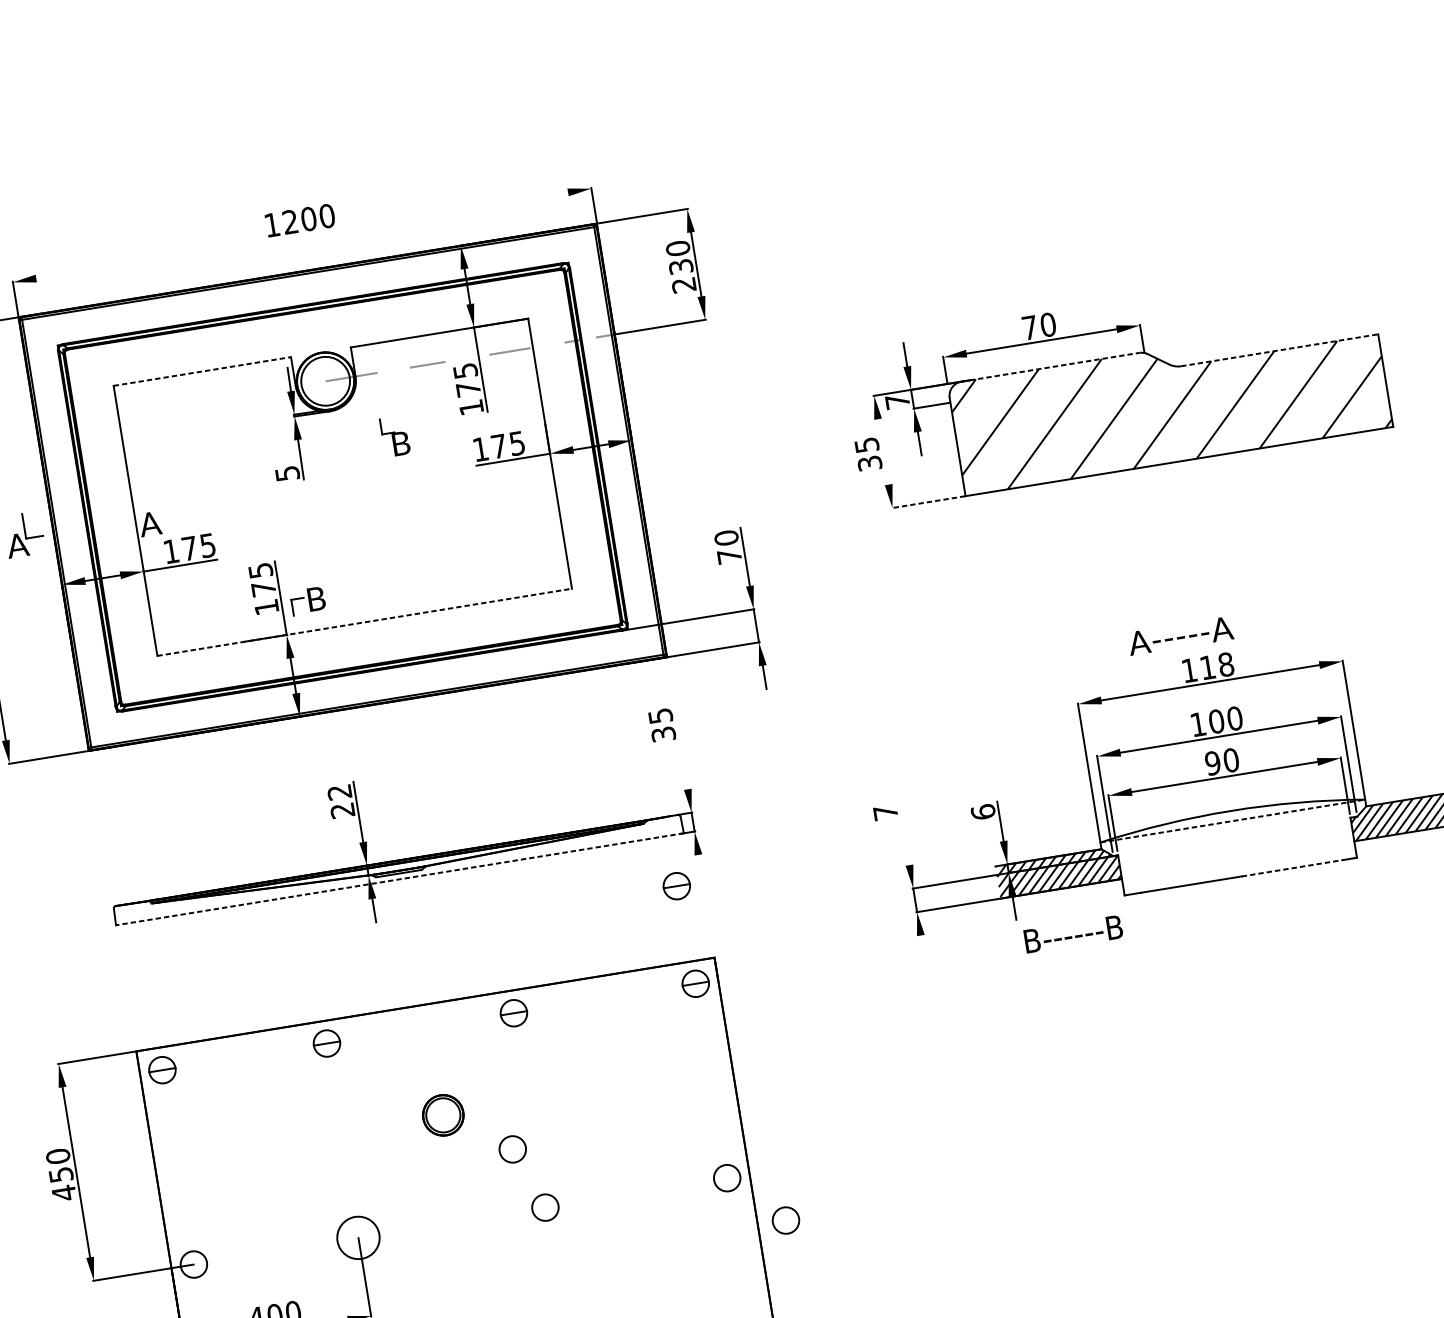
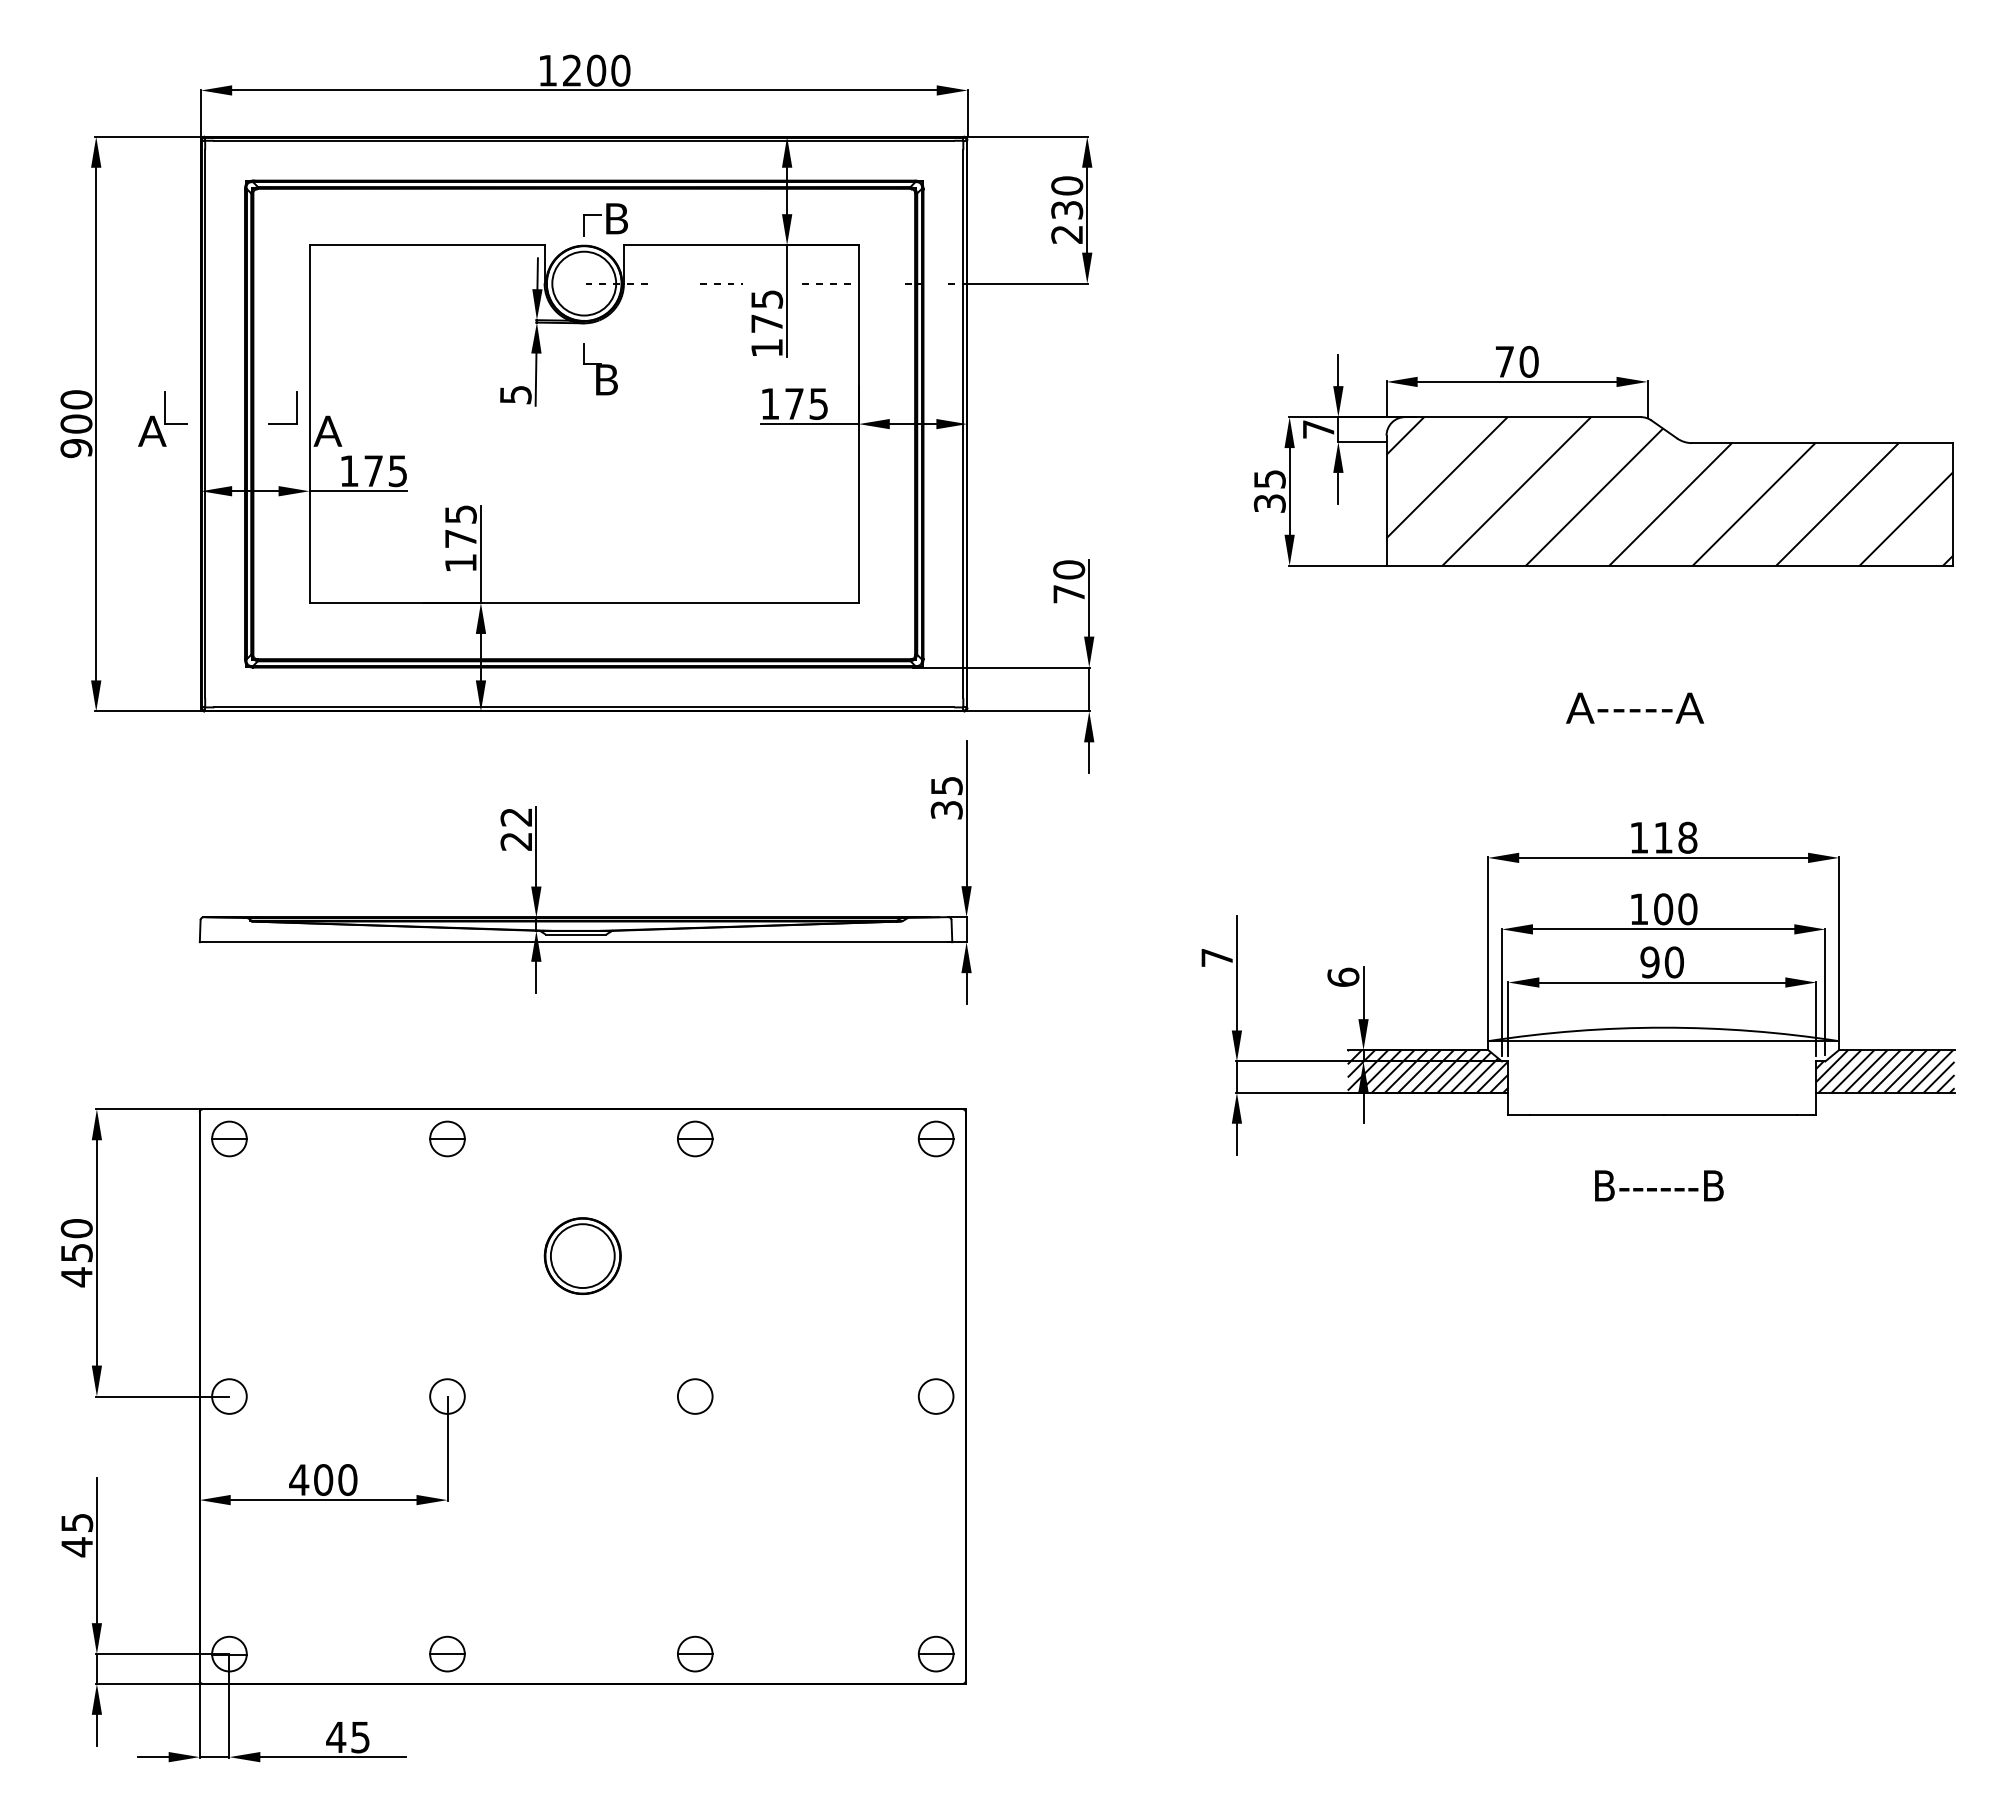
line: (302, 235) -> (584, 90), added
line: (1279, 350) -> (1822, 443), dashed -> solid
line: (1050, 367) -> (1522, 417), dashed -> solid
line: (202, 371) -> (427, 245), dashed -> solid
part: (395, 436) -> (600, 369), moved
line: (883, 451) -> (1289, 491), added
line: (928, 501) -> (1337, 565), dashed -> solid
part: (123, 509) -> (296, 407), added
part: (307, 600) -> (605, 219), moved
line: (364, 622) -> (584, 603), dashed -> solid
text: (1180, 635) -> (1635, 707), moved
line: (678, 734) -> (966, 813), added
line: (1233, 821) -> (1664, 1041), dashed -> solid
line: (902, 822) -> (1236, 973), added
line: (700, 866) -> (966, 988), added
line: (1292, 868) -> (1730, 1114), dashed -> solid
line: (399, 879) -> (575, 942), dashed -> solid
part: (676, 885) -> (931, 1008), removed
text: (1073, 933) -> (1659, 1185), moved
line: (922, 946) -> (1236, 1138), added
part: (443, 1114) -> (582, 1255), size x1.43
circle: (512, 1149) -> (665, 1314), removed
circle: (785, 1220) -> (1002, 1463), removed
circle: (358, 1237) -> (447, 1396), size x0.62

